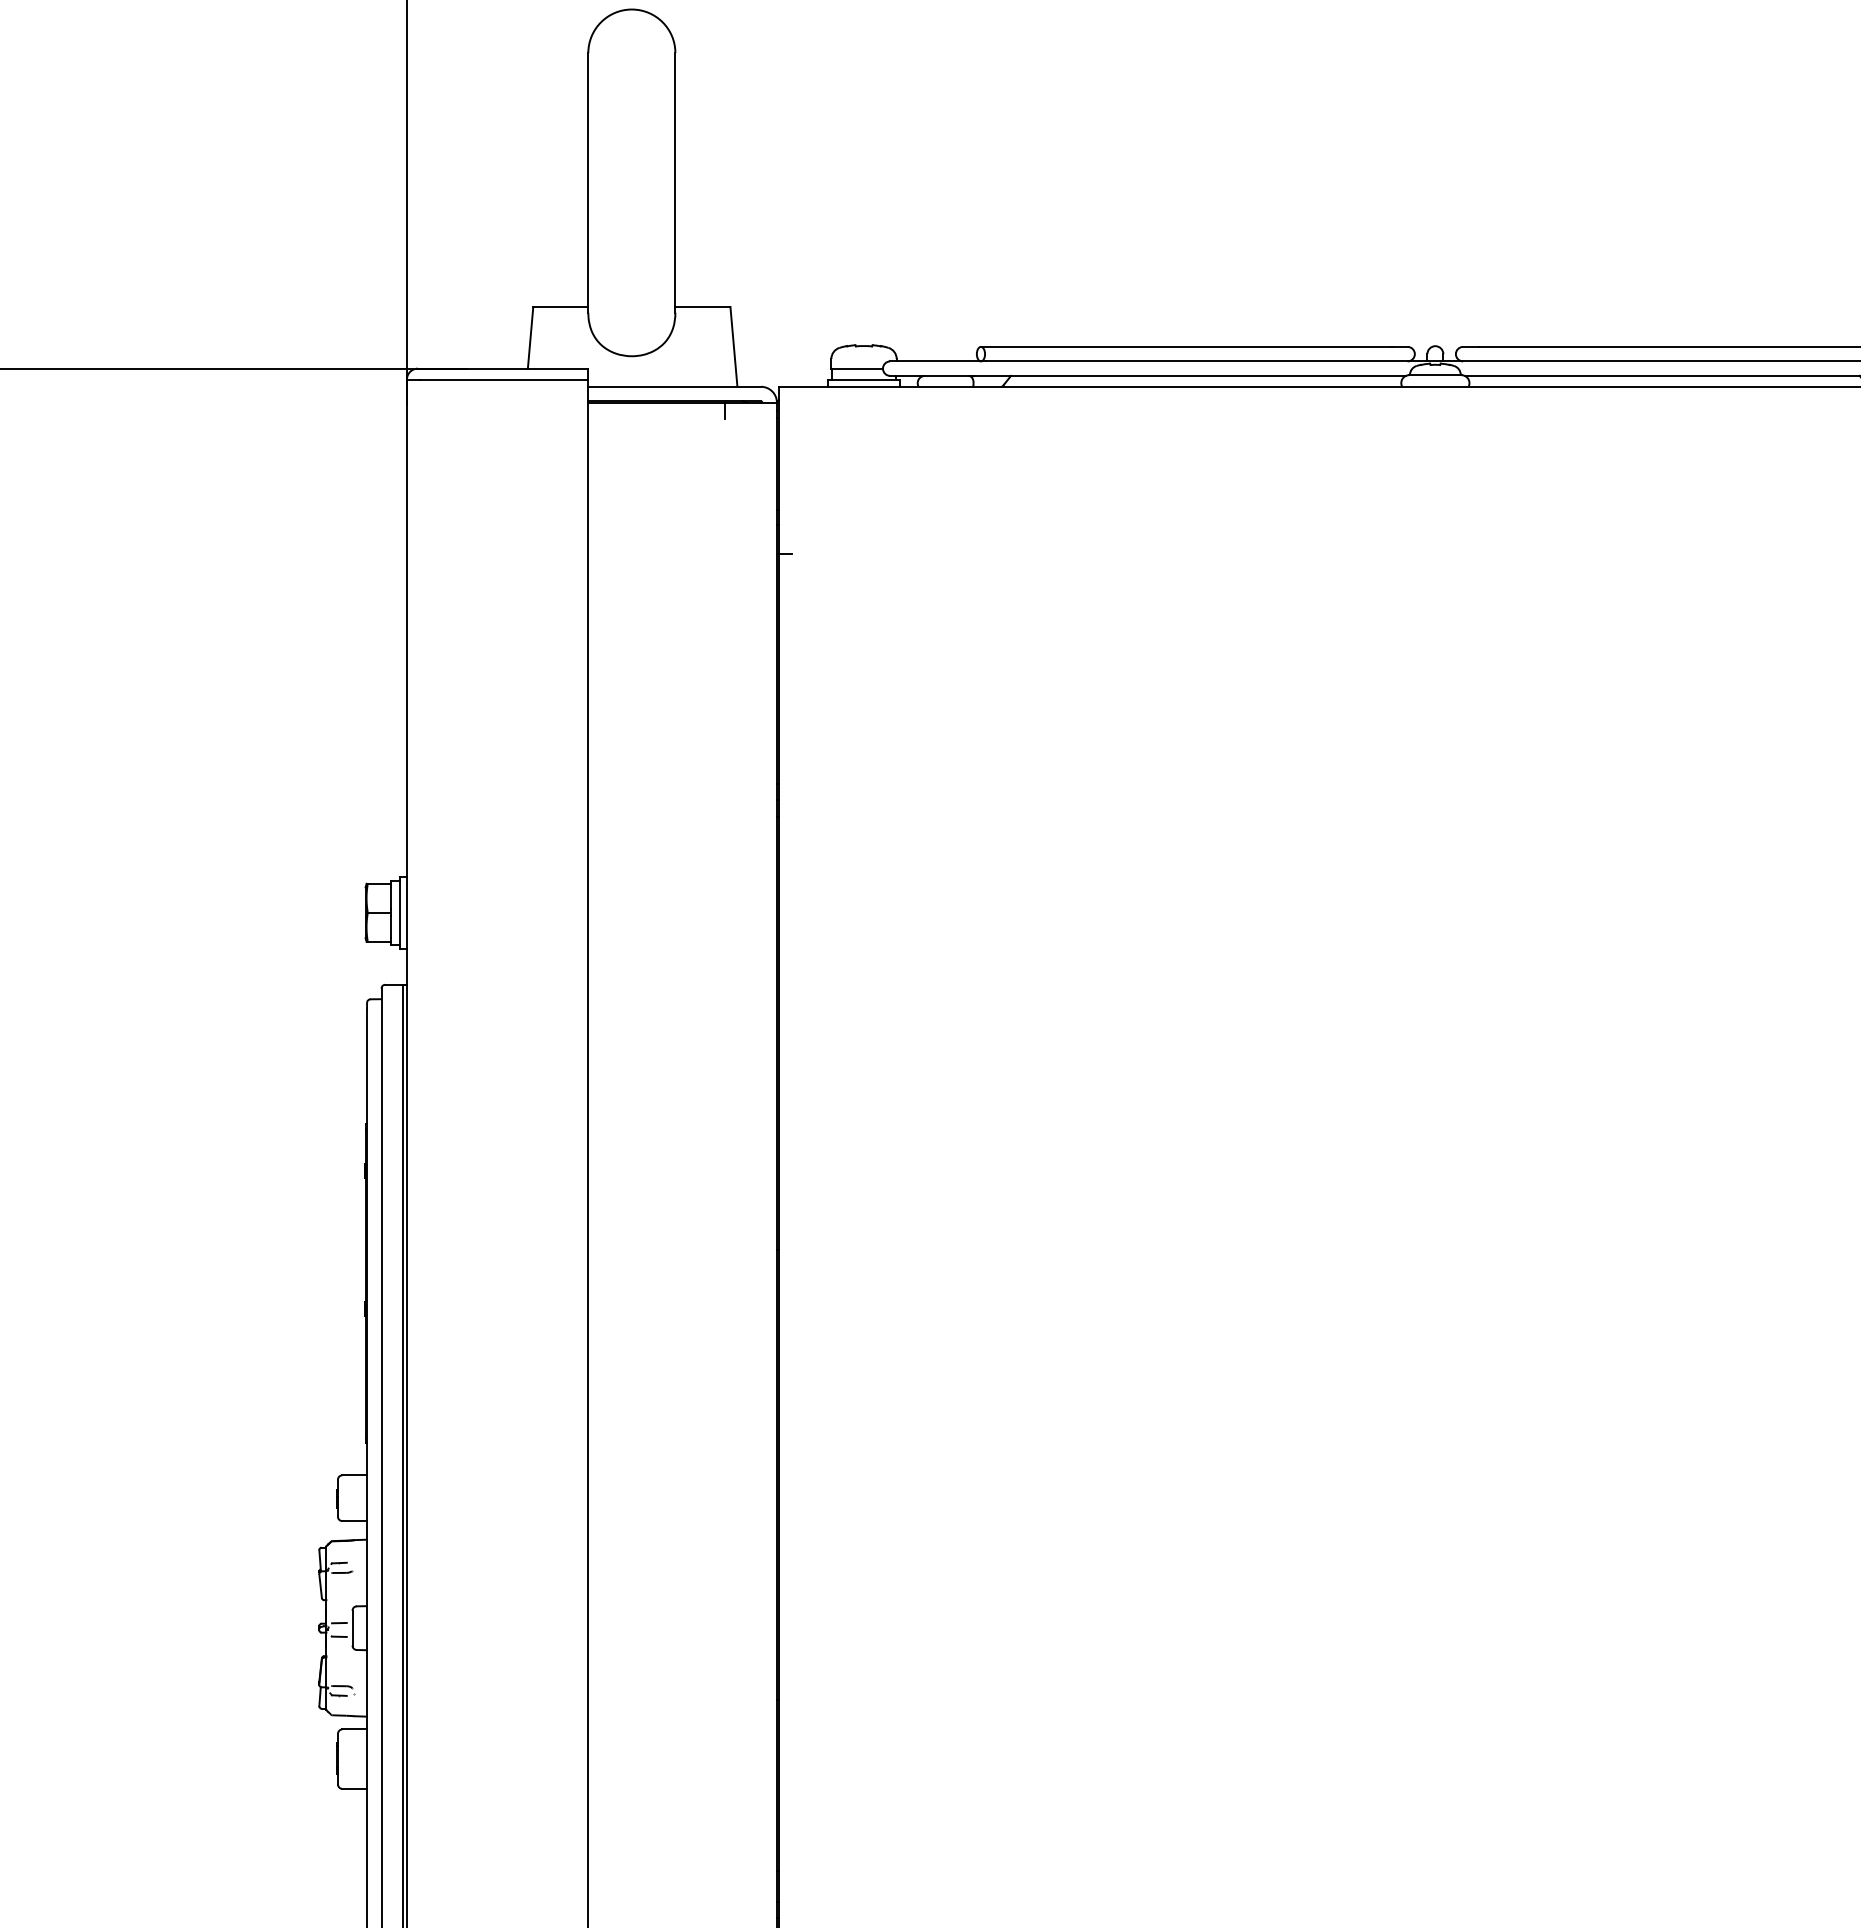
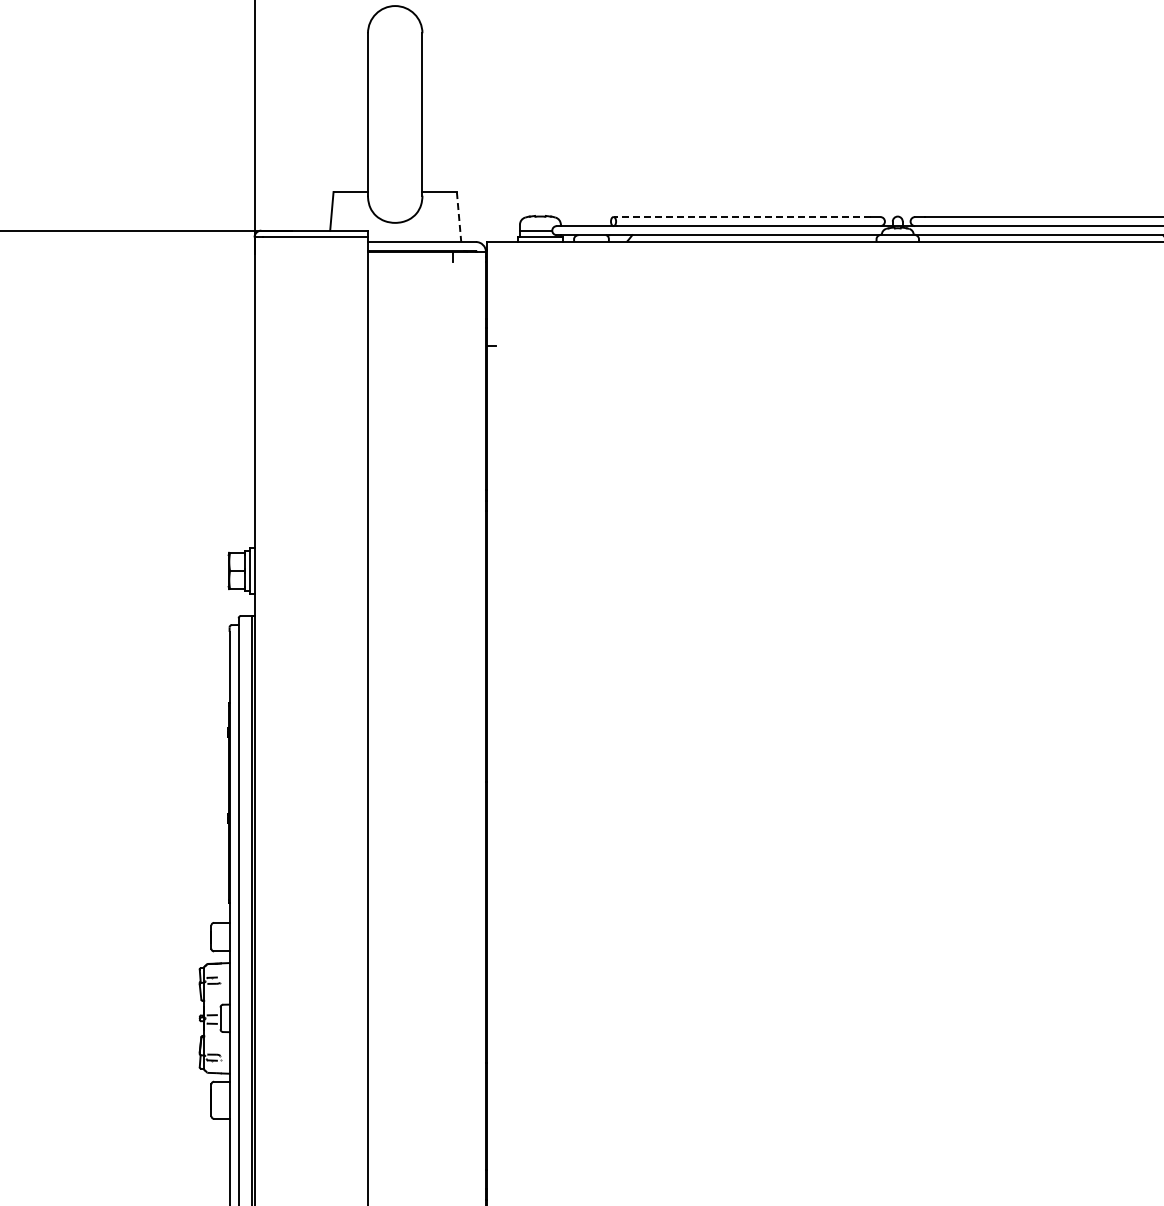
line: (734, 347) -> (459, 217), solid -> dashed
line: (1187, 347) -> (742, 217), solid -> dashed

